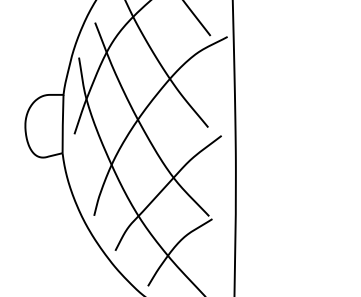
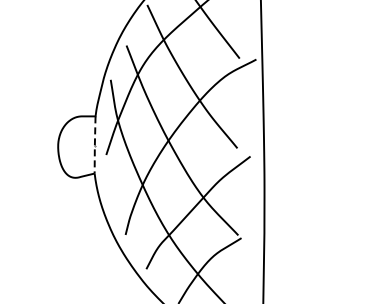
line: (62, 125) -> (94, 146), solid -> dashed

